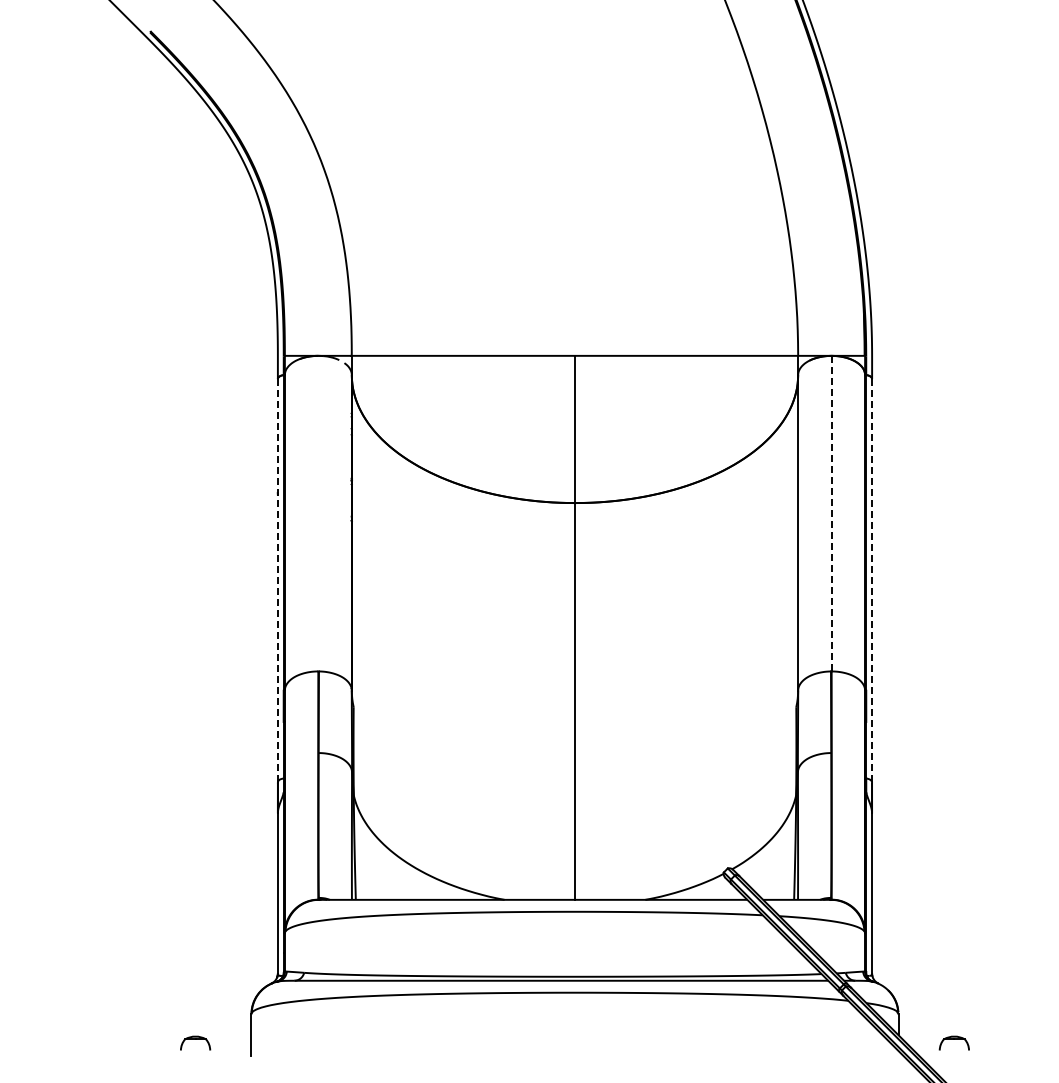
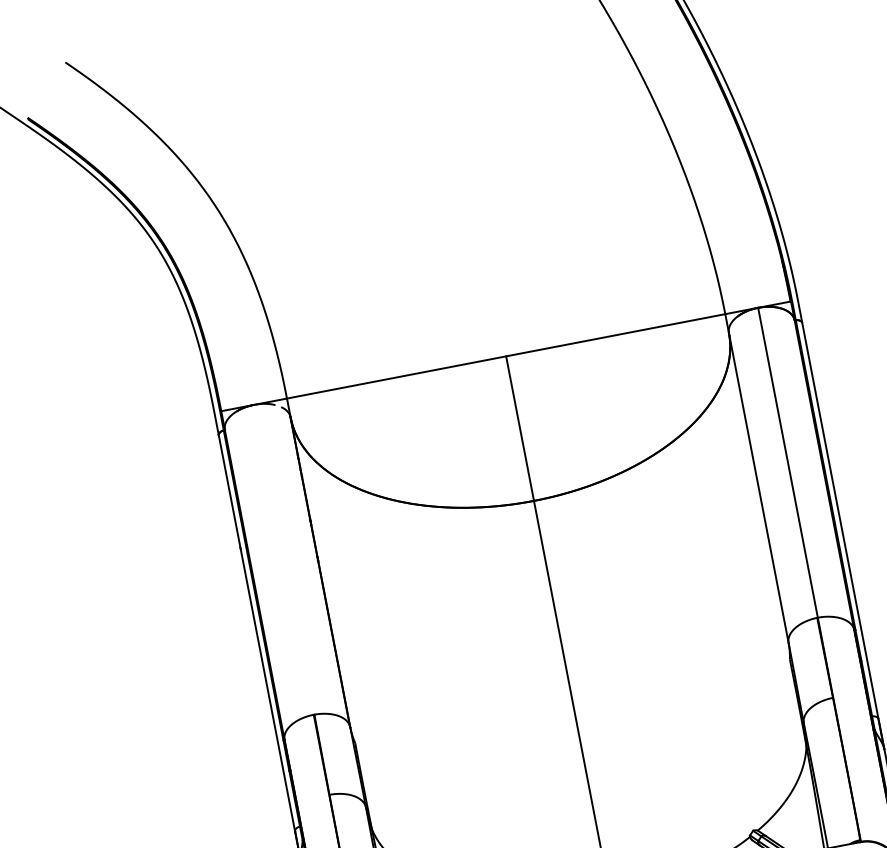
line: (831, 513) -> (787, 462), dashed -> solid
line: (277, 580) -> (256, 633), dashed -> solid
line: (872, 580) -> (840, 520), dashed -> solid

